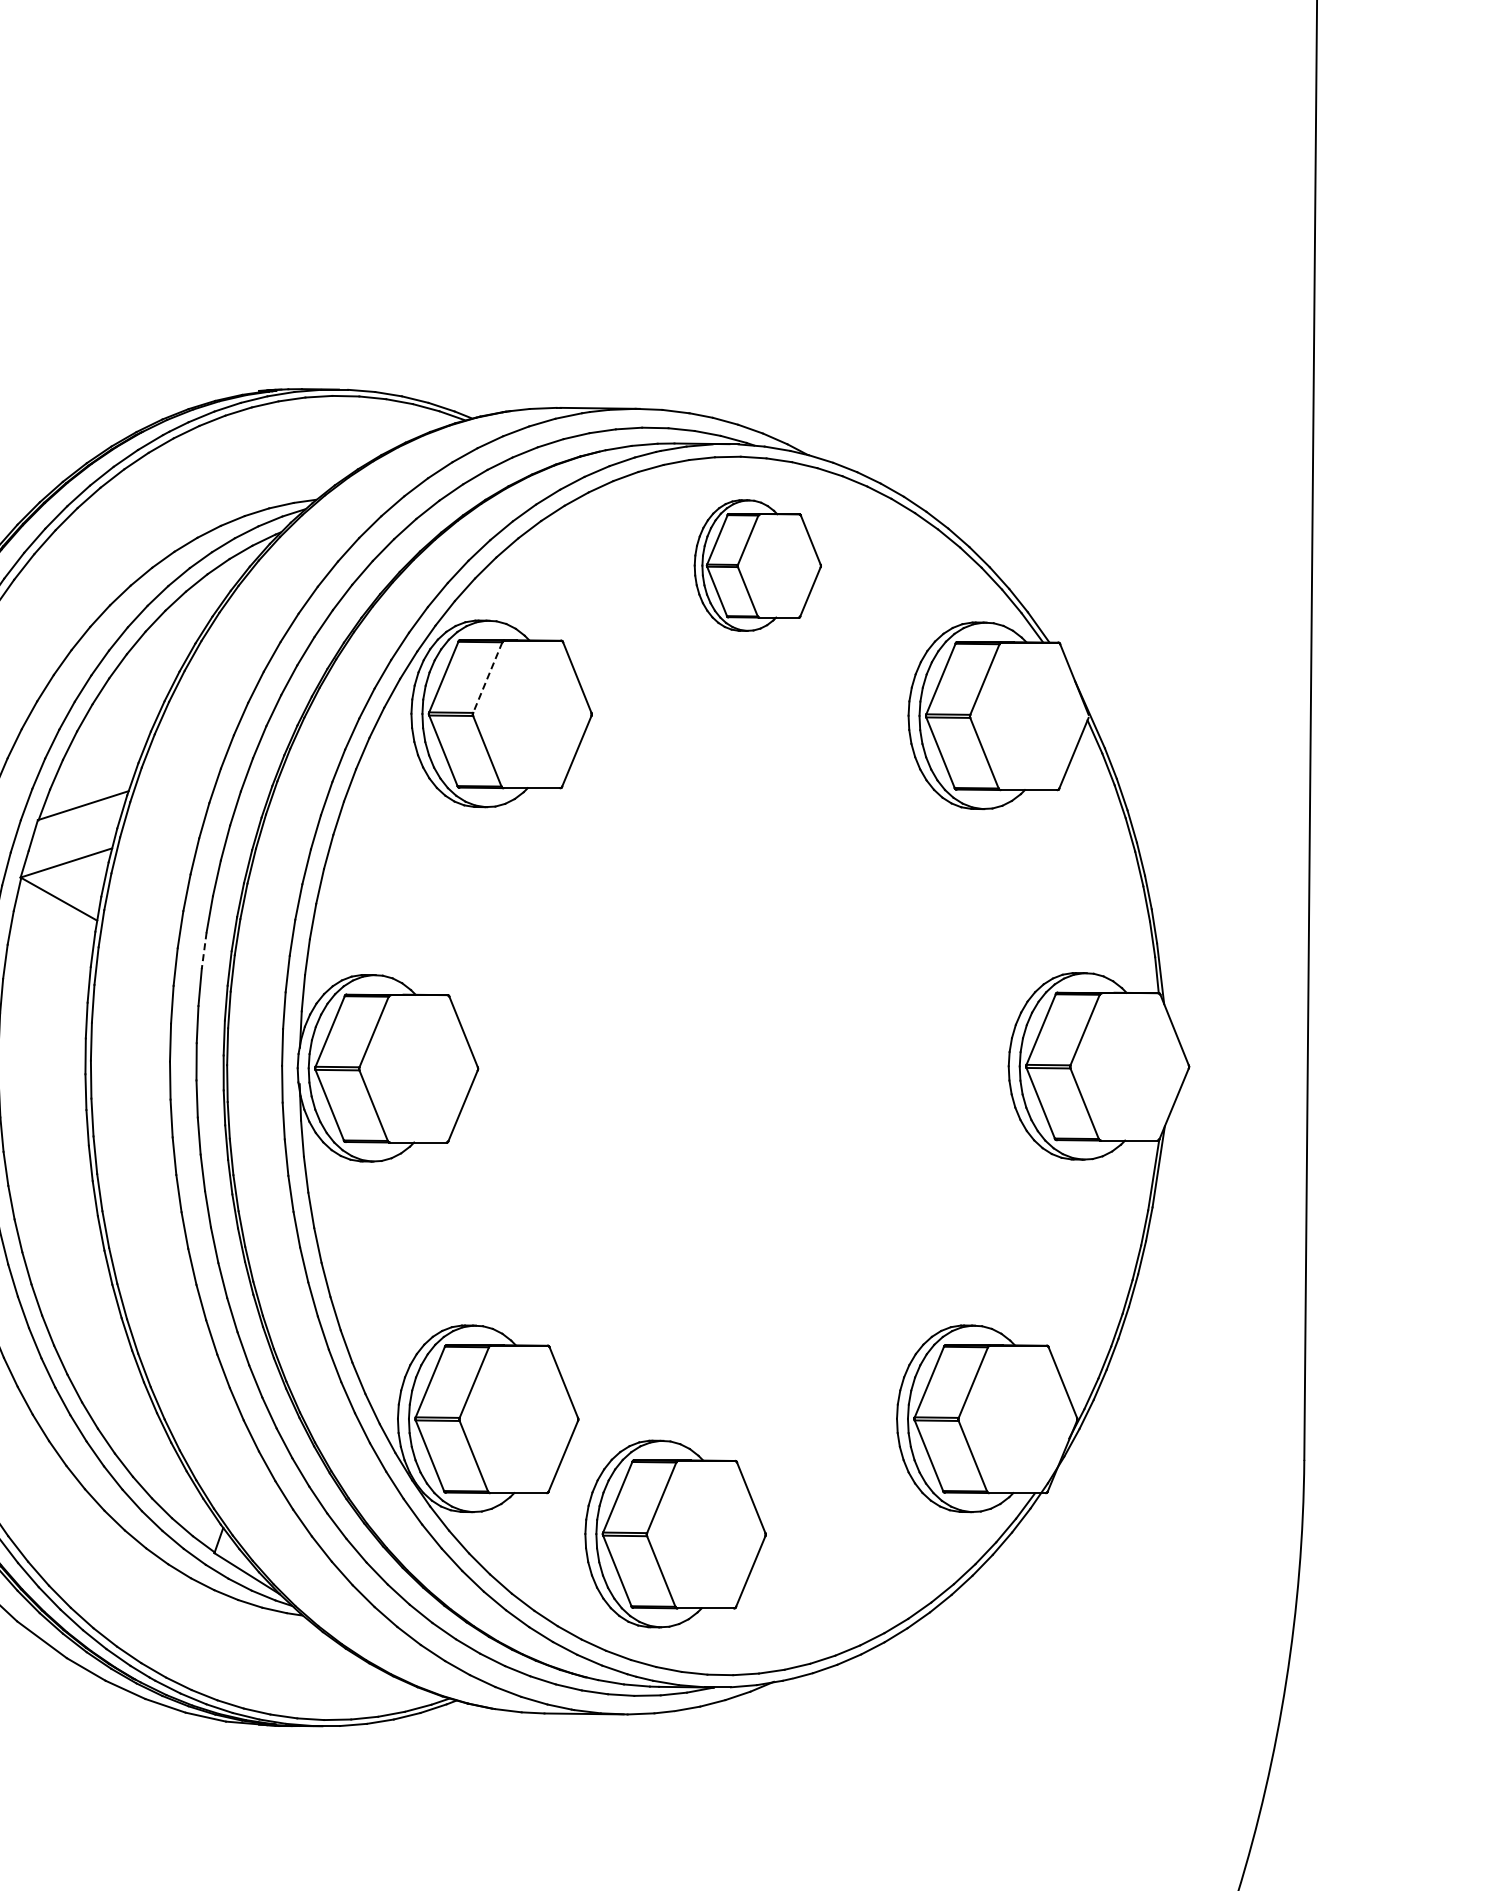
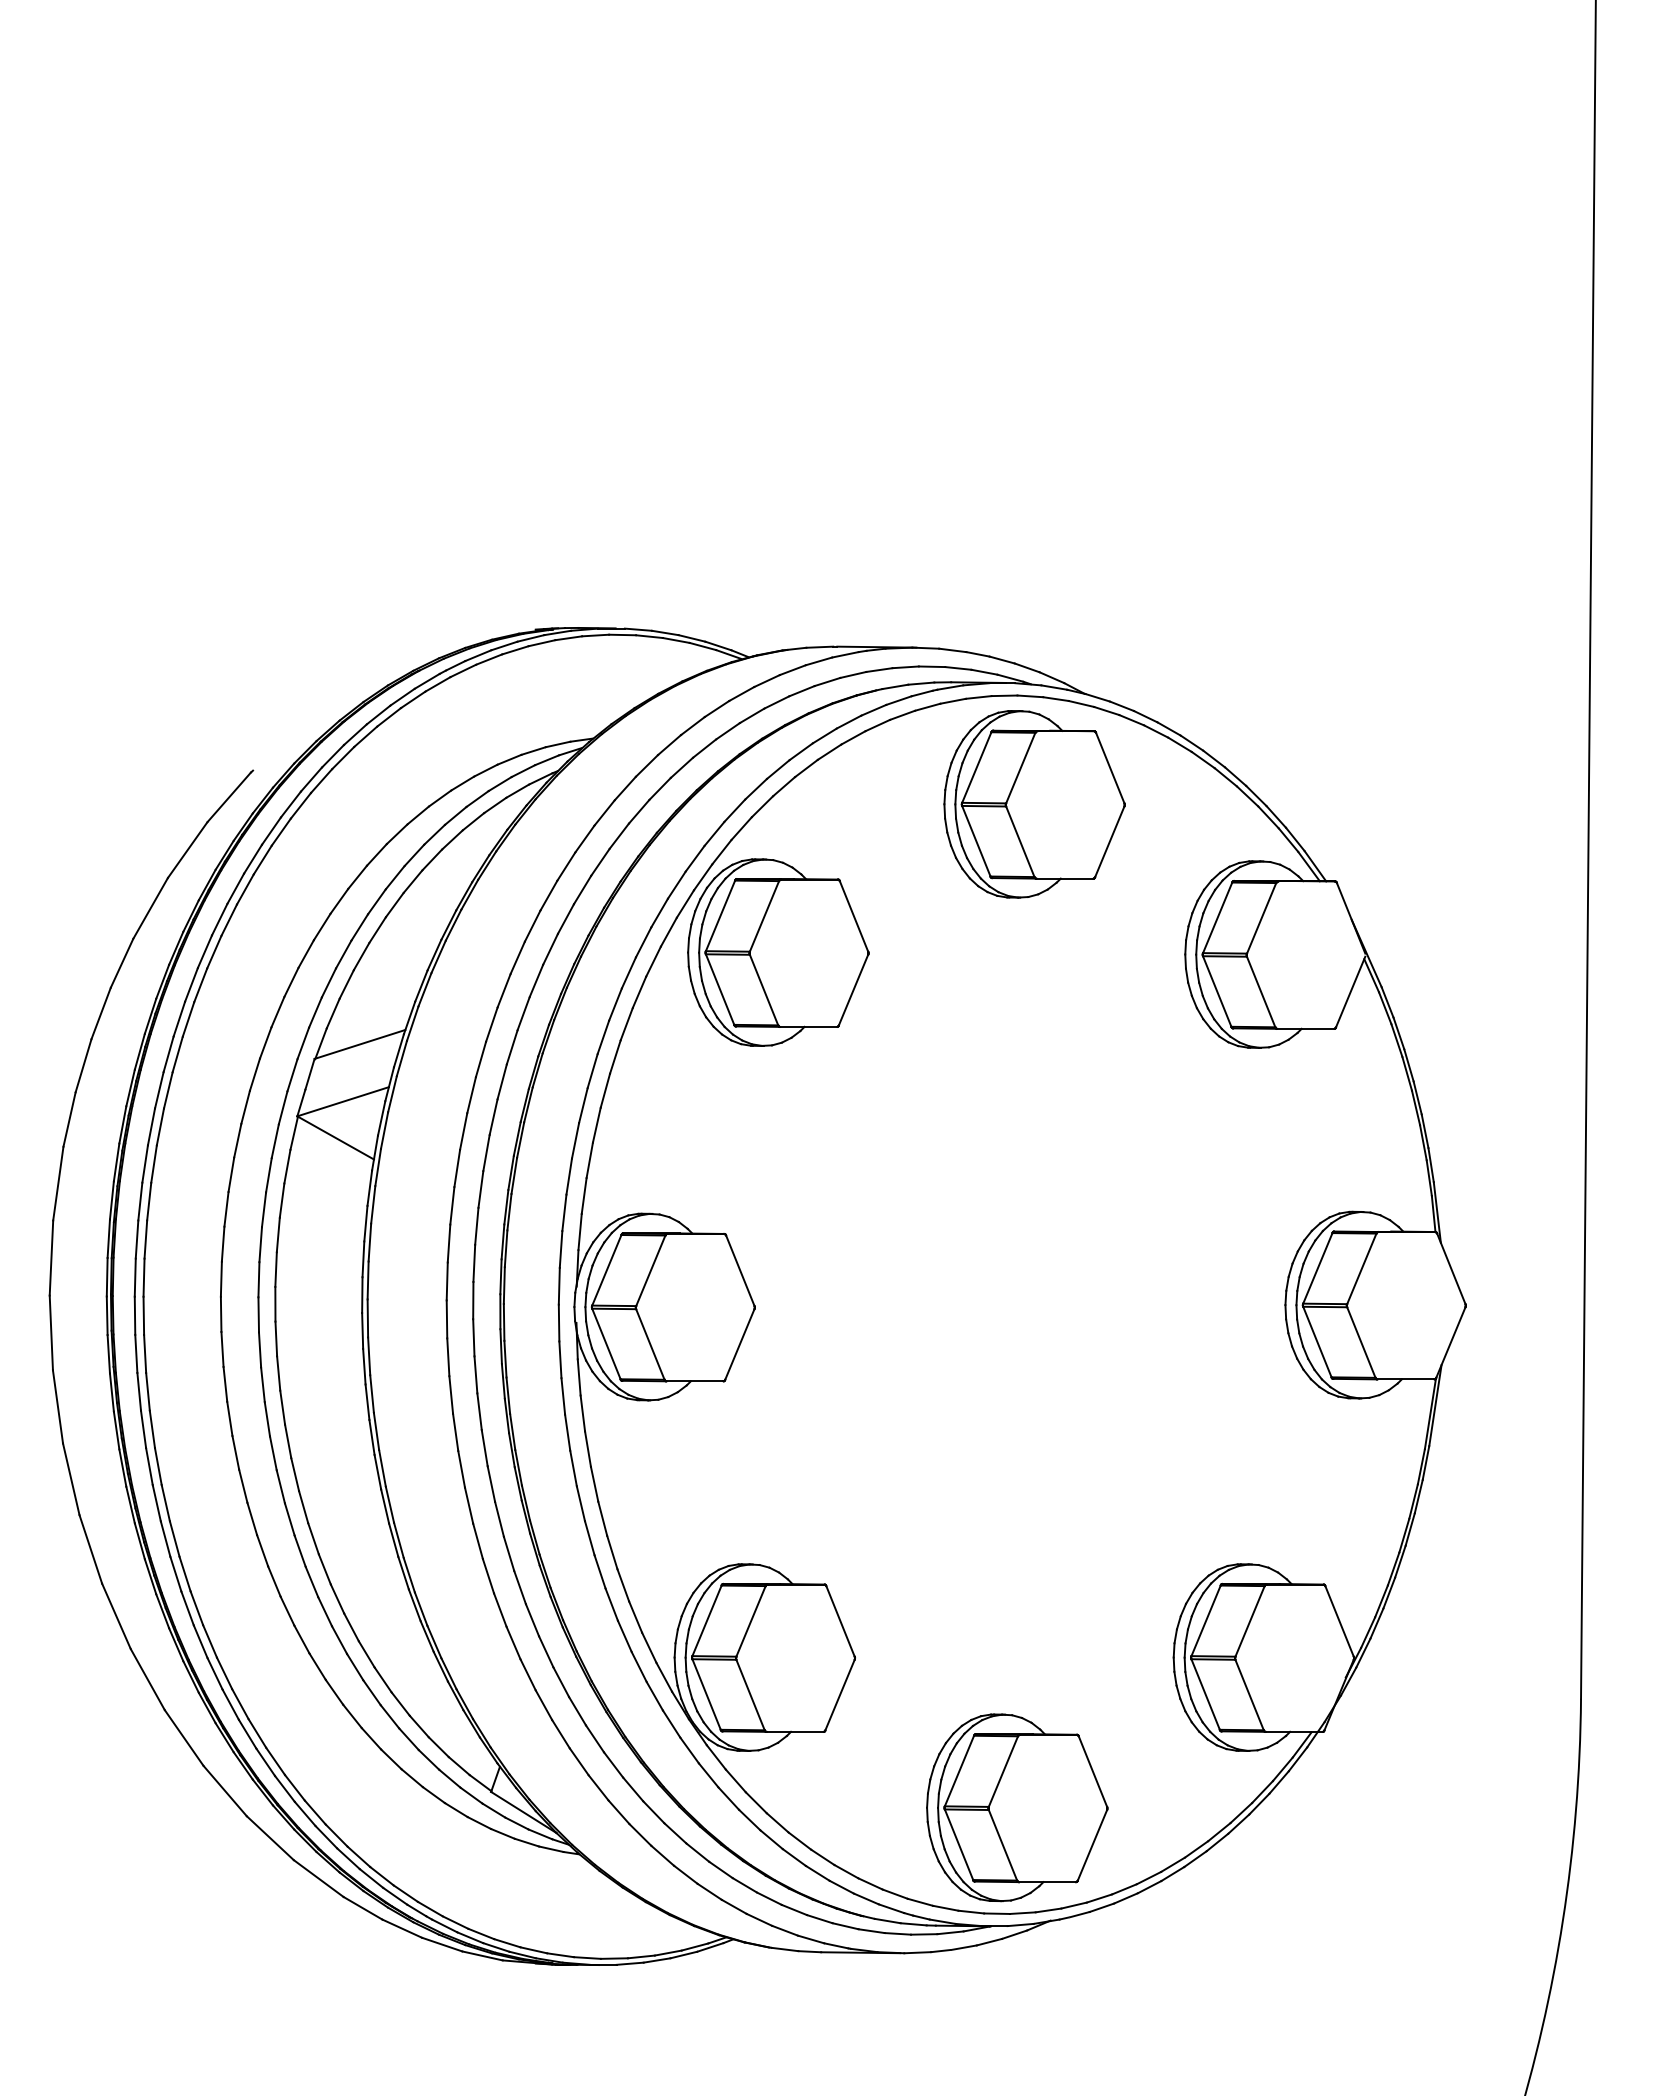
part: (757, 565) -> (1034, 804), size x1.43
line: (487, 677) -> (764, 916), dashed -> solid
line: (203, 950) -> (480, 1189), dashed -> solid
part: (675, 1533) -> (1017, 1807), moved

